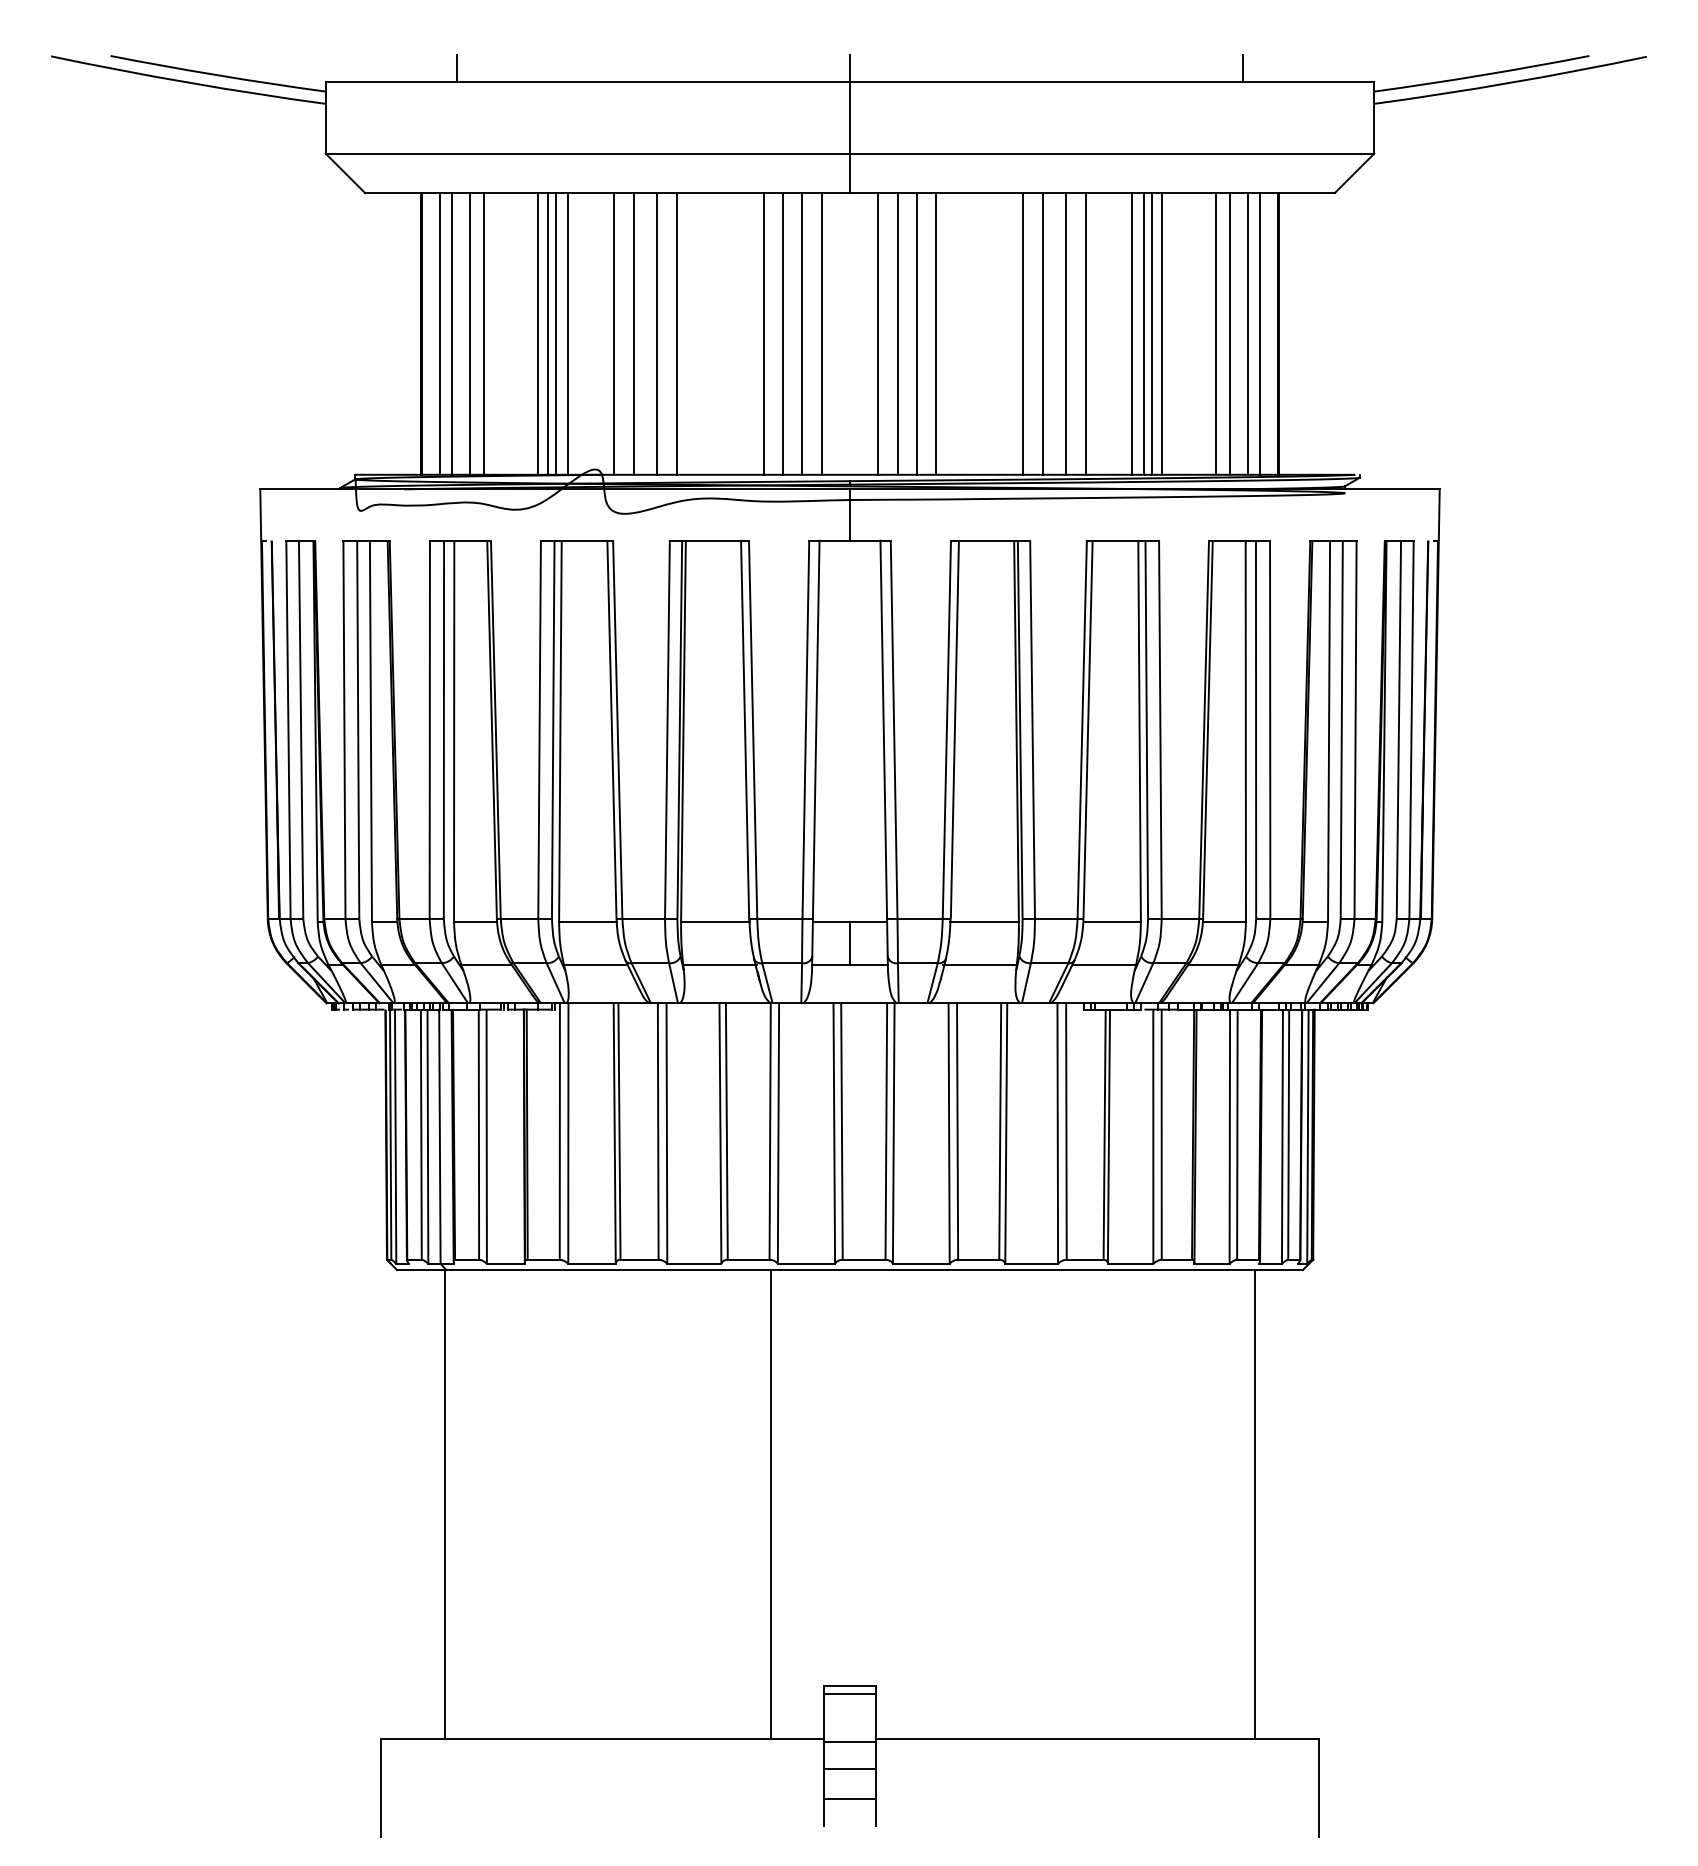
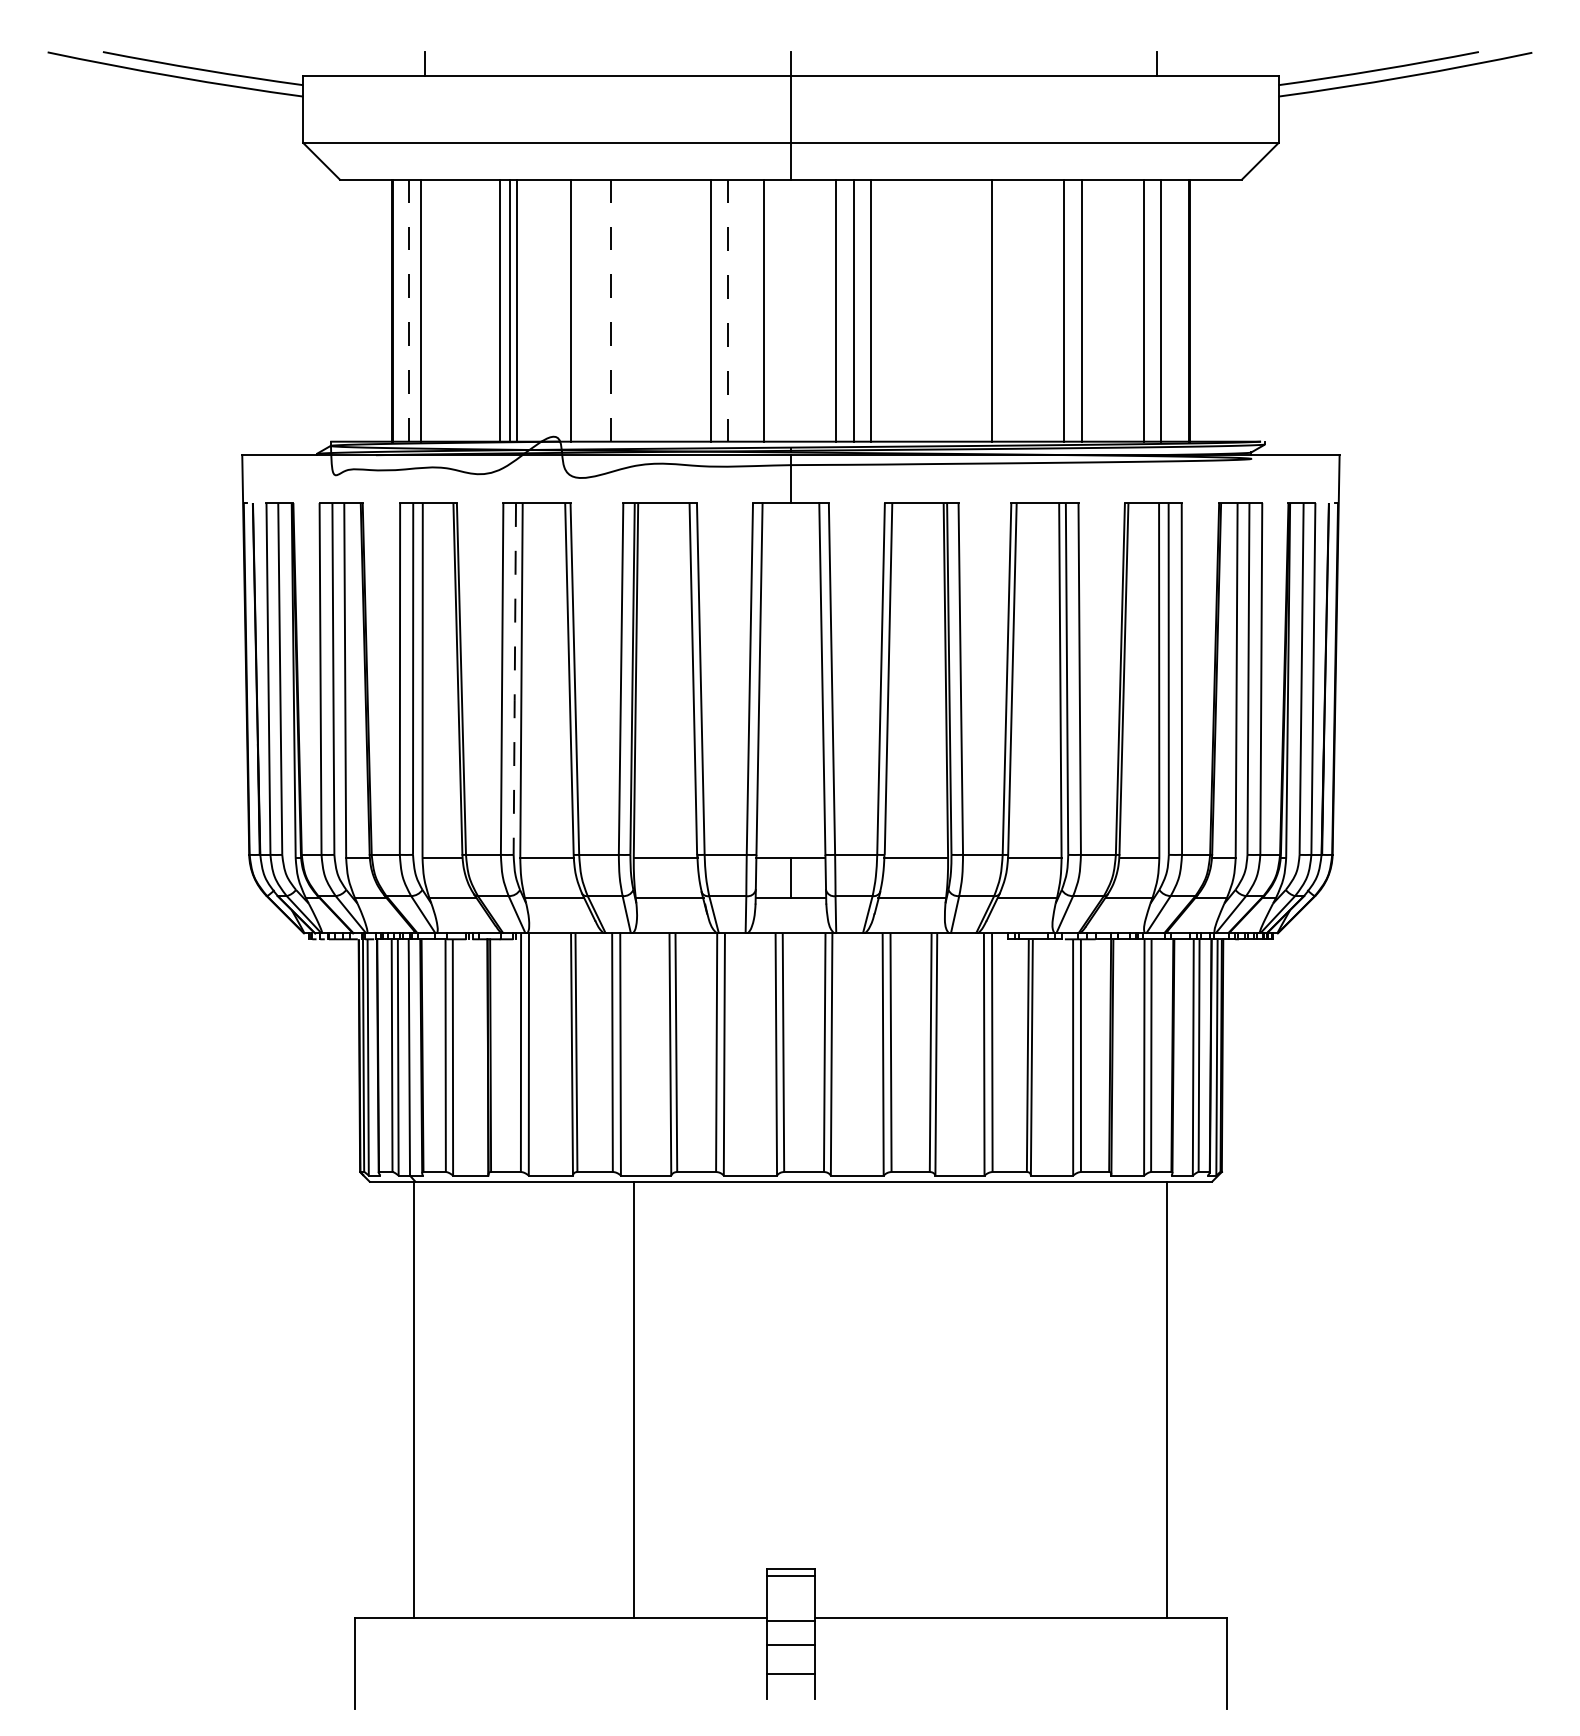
line: (439, 333) -> (409, 310), solid -> dashed
line: (470, 333) -> (437, 310), removed
line: (483, 333) -> (449, 310), removed
line: (567, 333) -> (528, 310), removed
line: (633, 333) -> (589, 310), removed
line: (657, 333) -> (611, 310), solid -> dashed
line: (676, 333) -> (629, 310), removed
line: (782, 333) -> (728, 310), solid -> dashed
line: (802, 333) -> (746, 310), removed
line: (878, 333) -> (817, 310), removed
line: (1023, 333) -> (952, 310), removed
line: (1043, 333) -> (970, 310), removed
line: (1086, 333) -> (1010, 310), removed
line: (1132, 333) -> (1053, 310), removed
line: (1151, 333) -> (1071, 310), removed
line: (1216, 333) -> (1131, 310), removed
line: (1260, 333) -> (1172, 310), removed
line: (553, 730) -> (515, 679), solid -> dashed
line: (771, 1504) -> (634, 1399), moved

